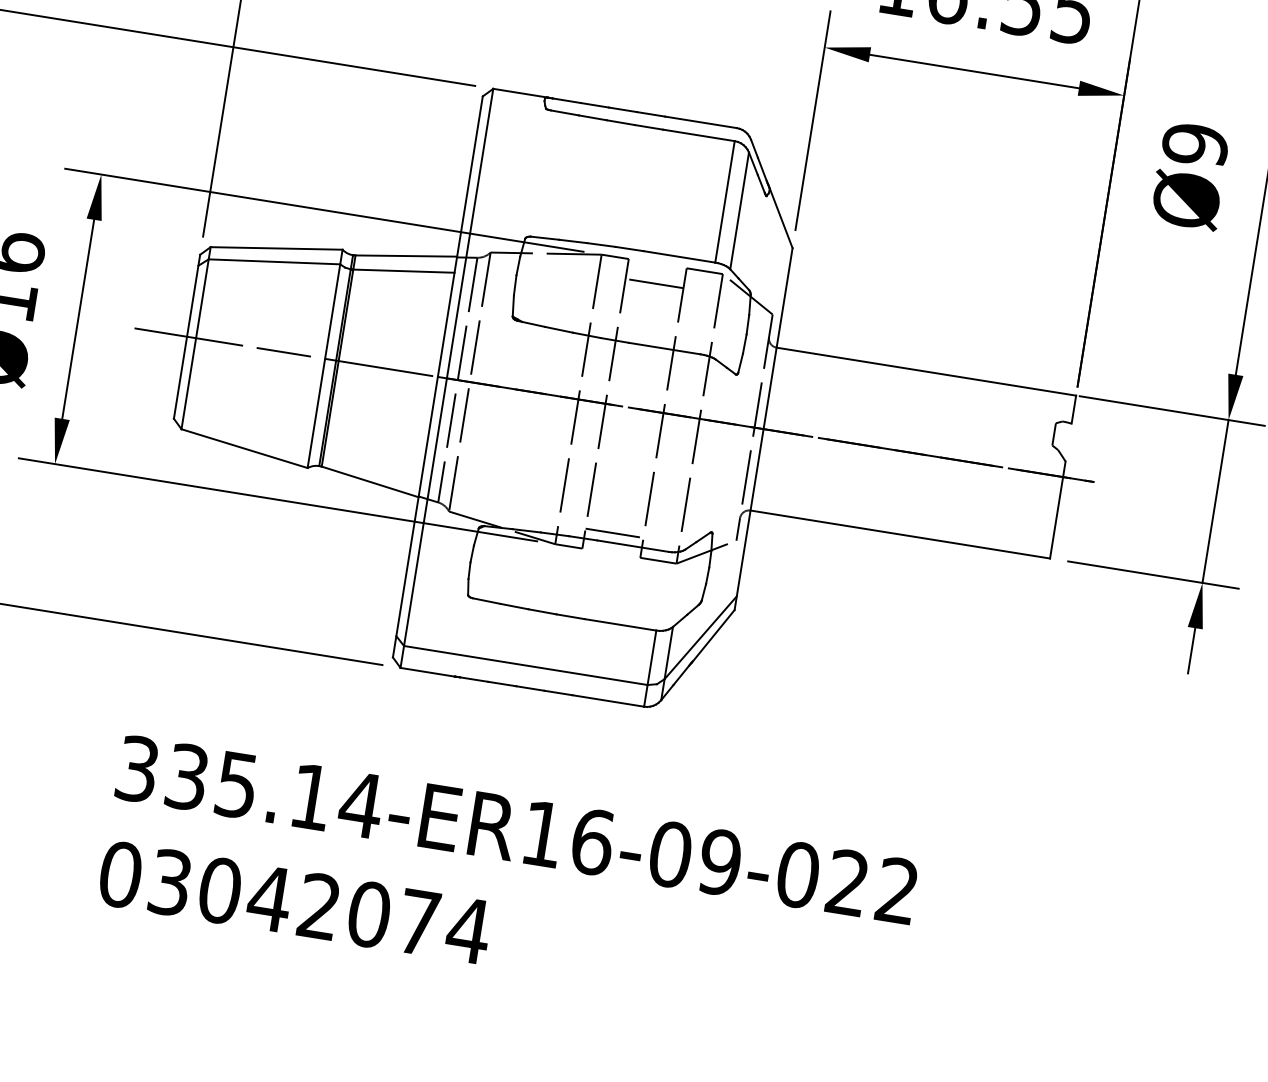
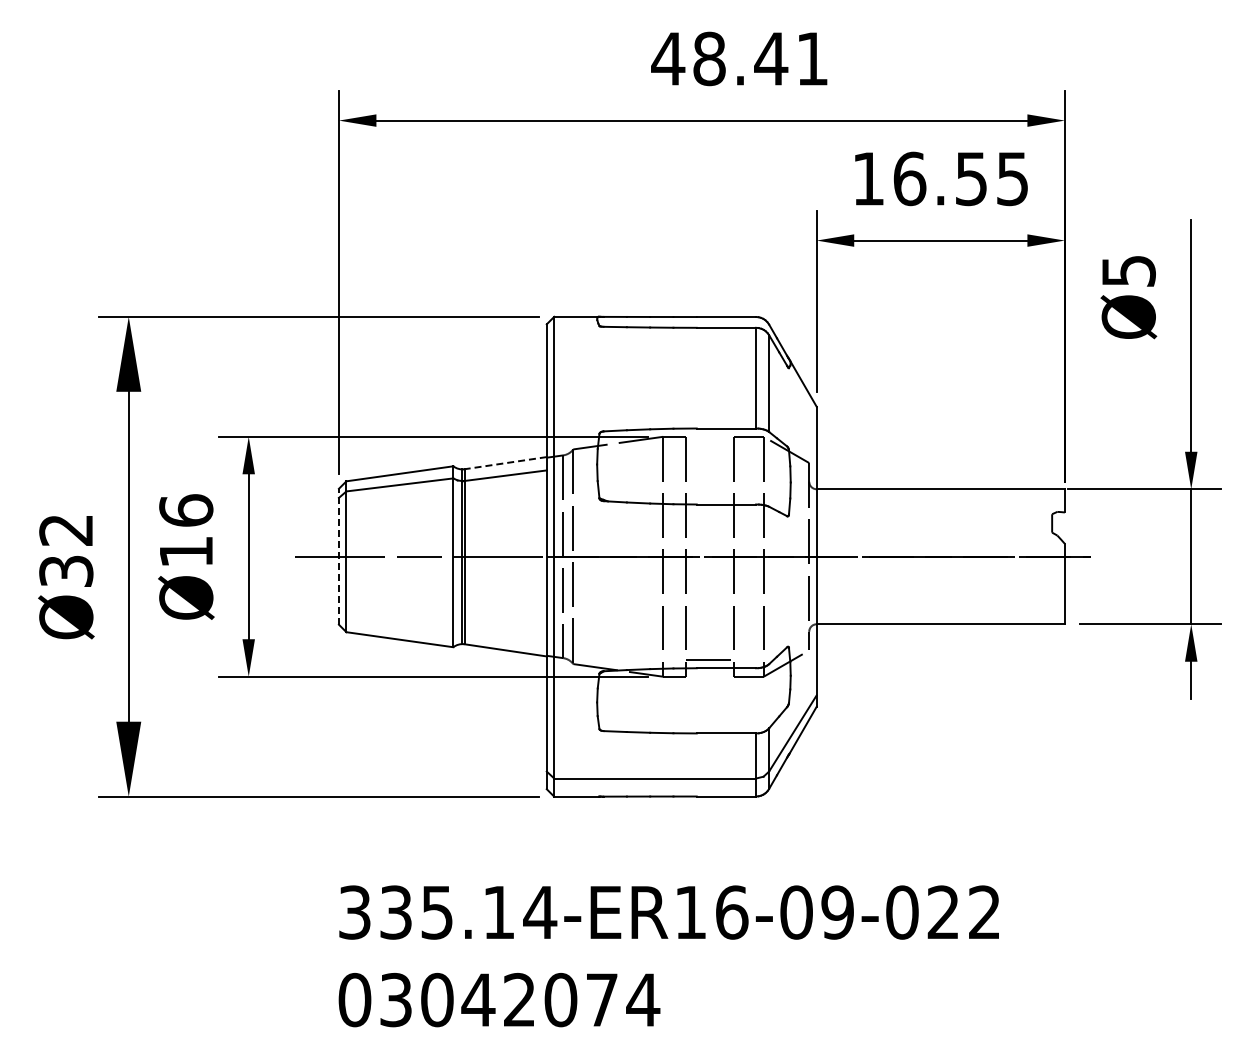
text: (1194, 145) -> (1128, 271), Ø9 -> Ø5
line: (404, 256) -> (504, 463), solid -> dashed
line: (654, 283) -> (709, 453), removed
line: (186, 336) -> (338, 556), solid -> dashed

